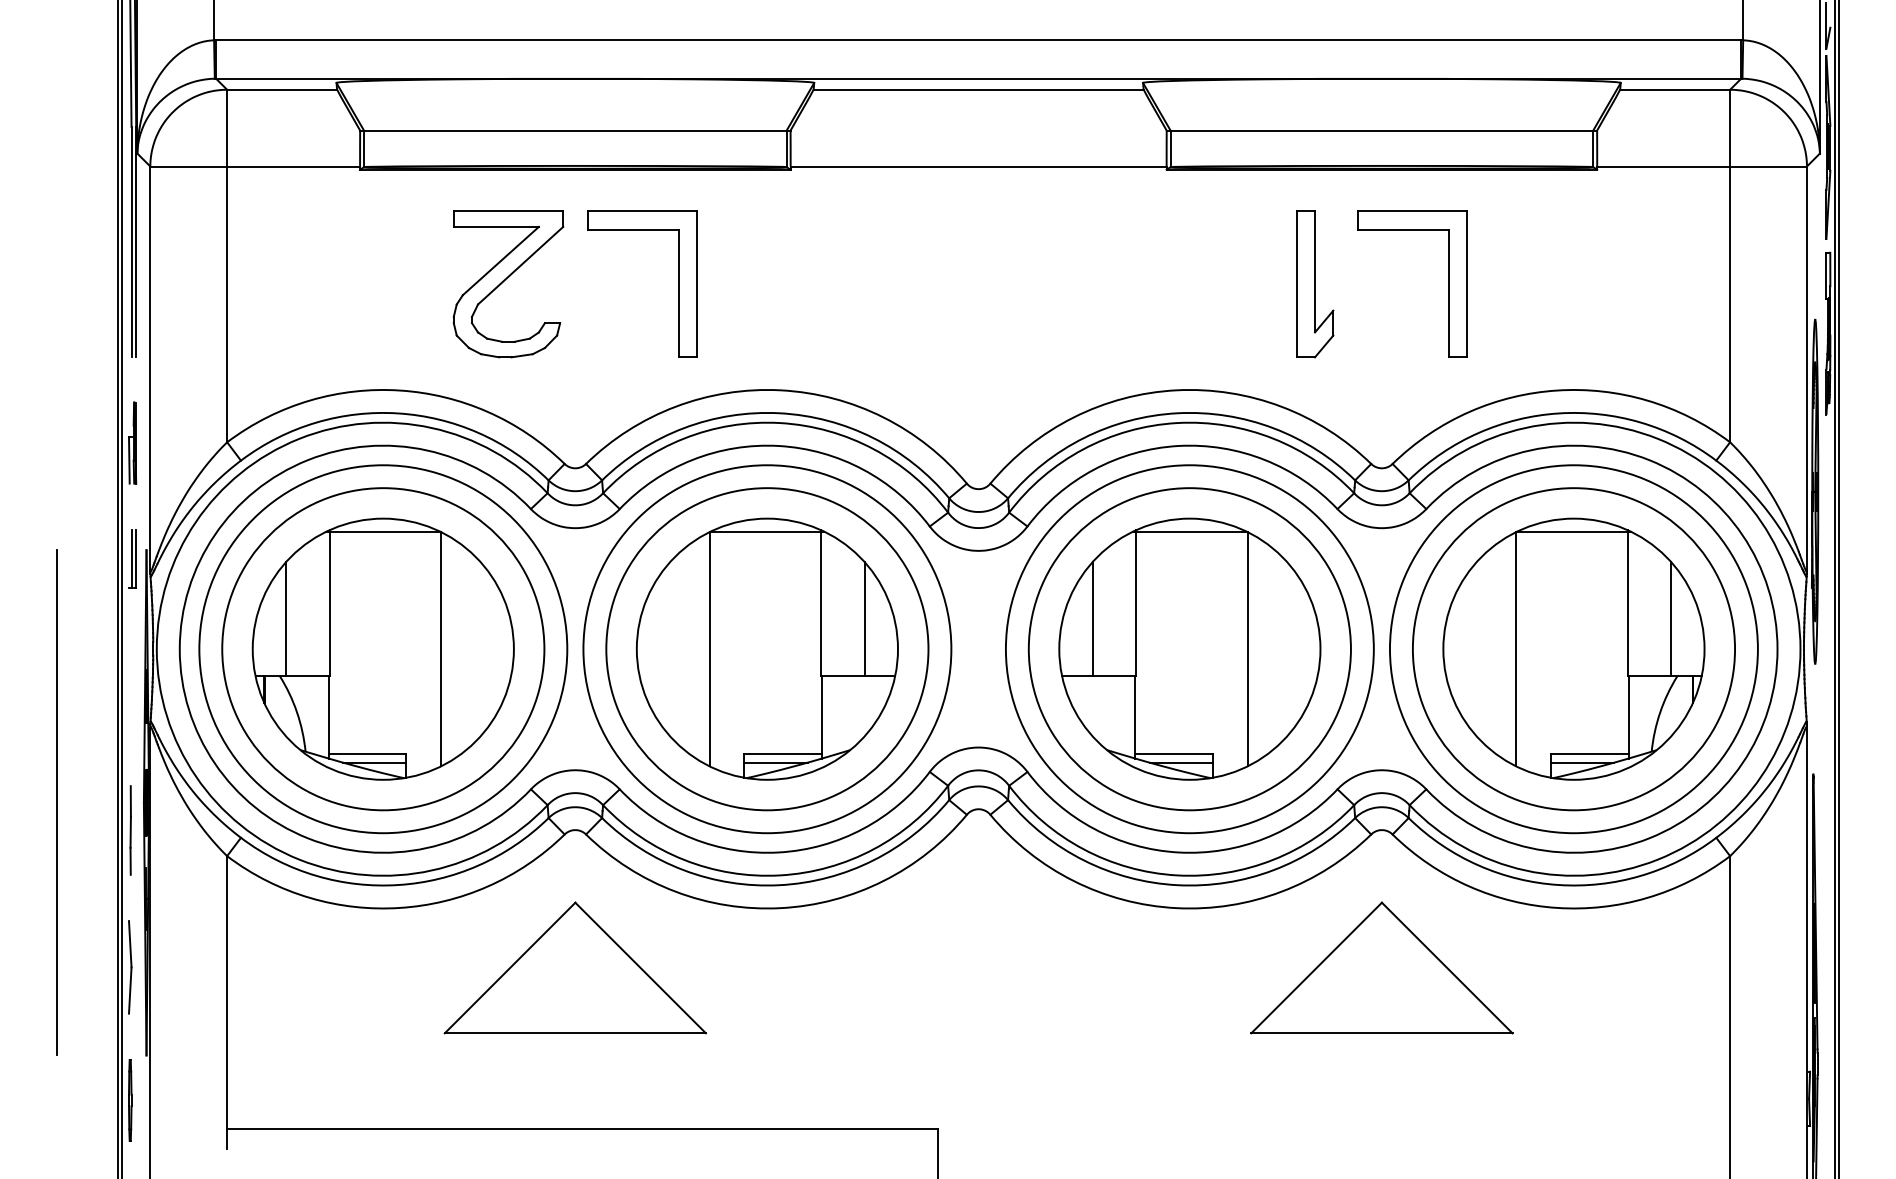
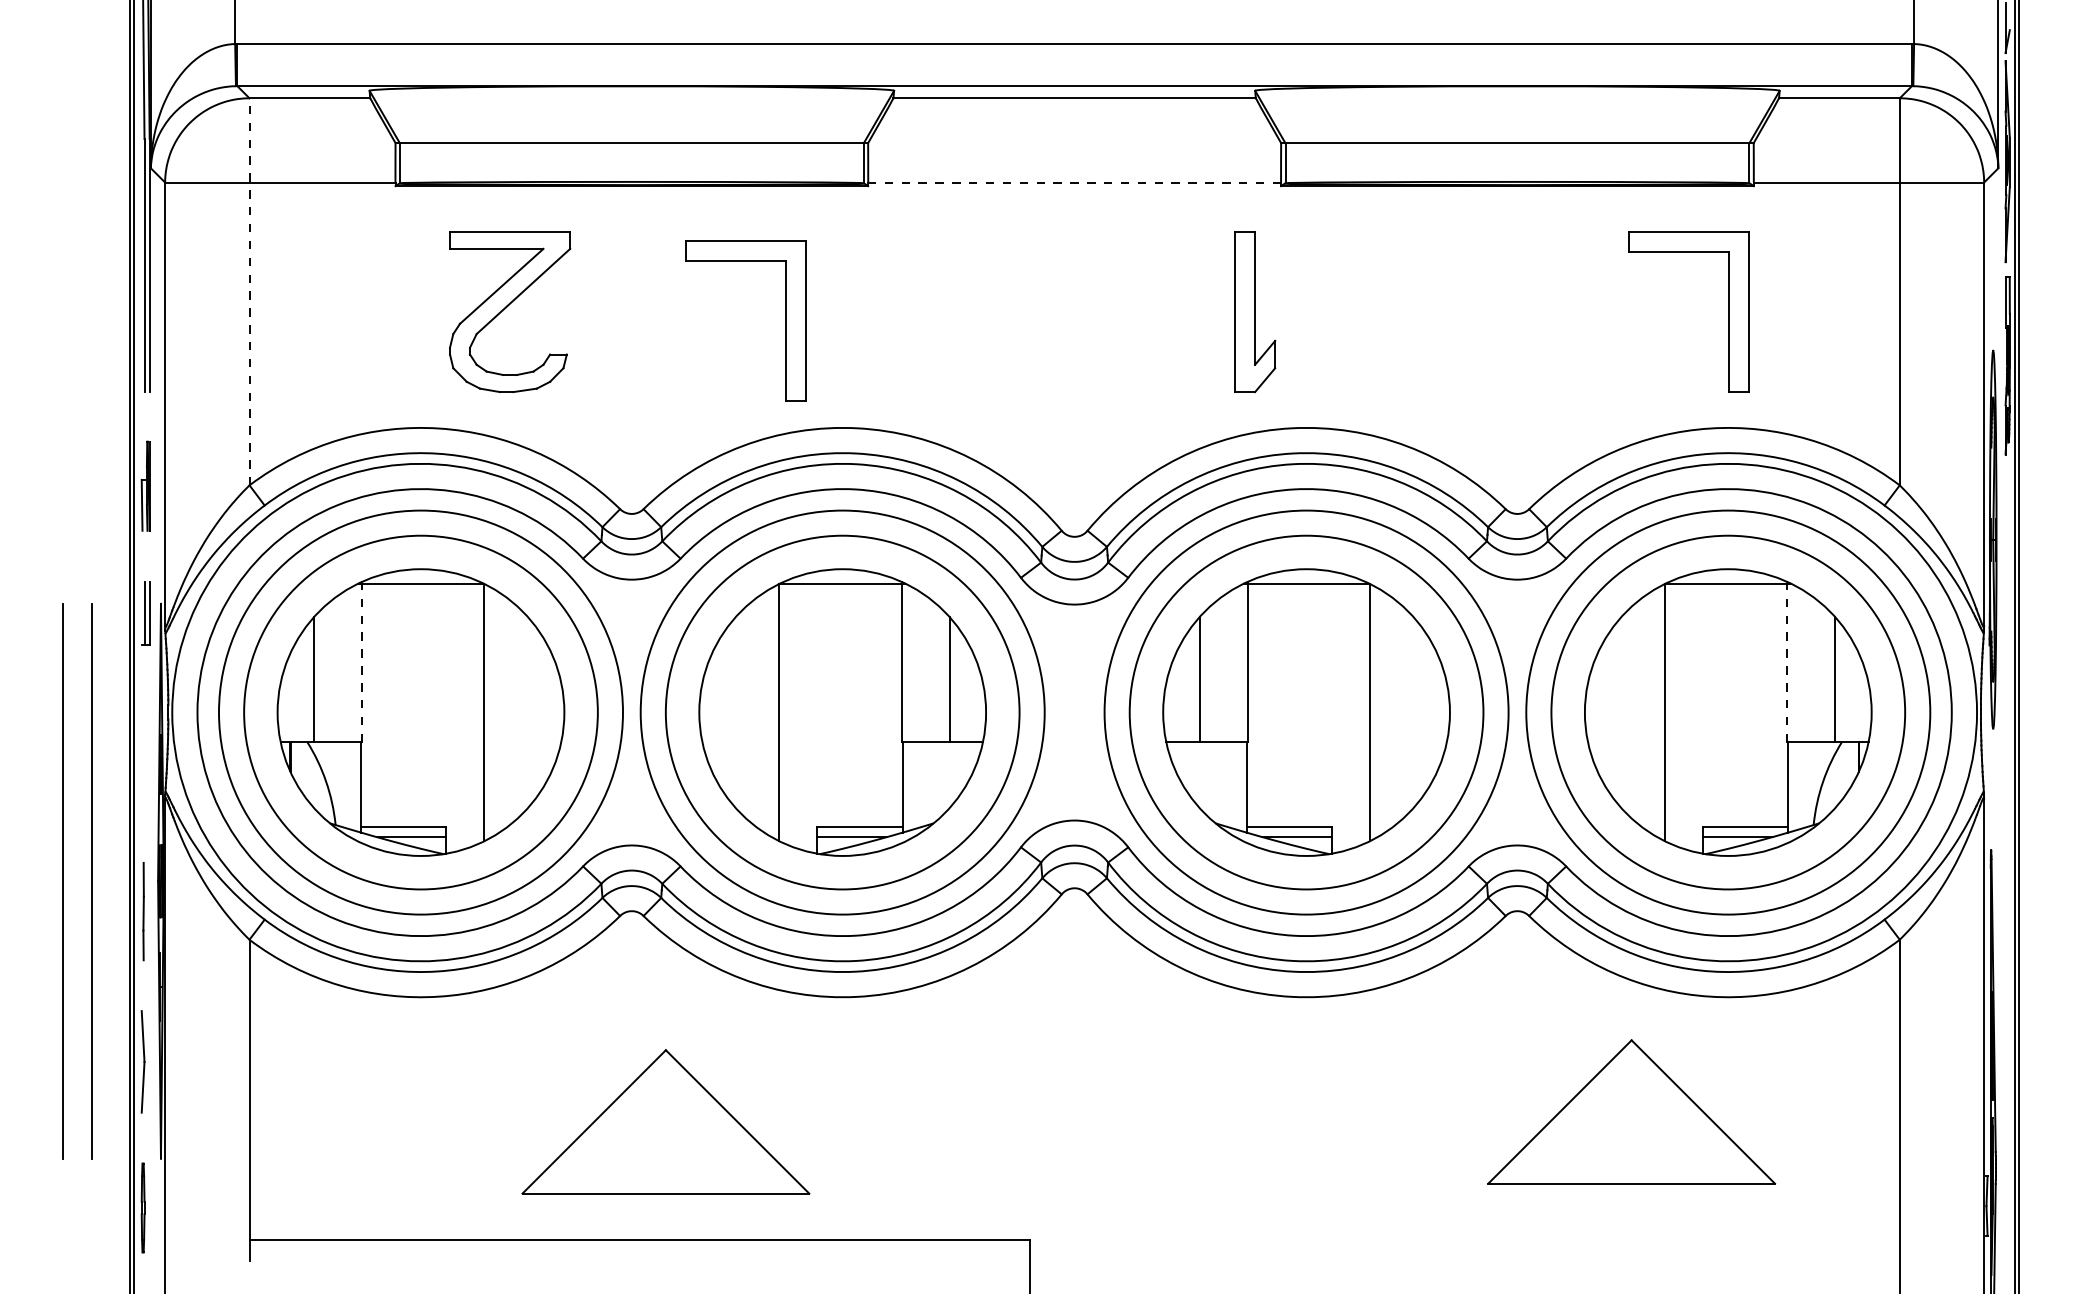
line: (978, 166) -> (1074, 182), solid -> dashed
line: (227, 265) -> (249, 291), solid -> dashed
part: (678, 283) -> (785, 319), moved
part: (1448, 283) -> (1728, 311), moved
part: (508, 284) -> (510, 312), moved
part: (1315, 284) -> (1255, 312), moved
line: (329, 603) -> (361, 662), solid -> dashed
line: (1627, 603) -> (1787, 662), solid -> dashed
line: (83, 802) -> (91, 880), added
part: (574, 967) -> (664, 1121), moved
part: (1381, 967) -> (1631, 1111), moved

